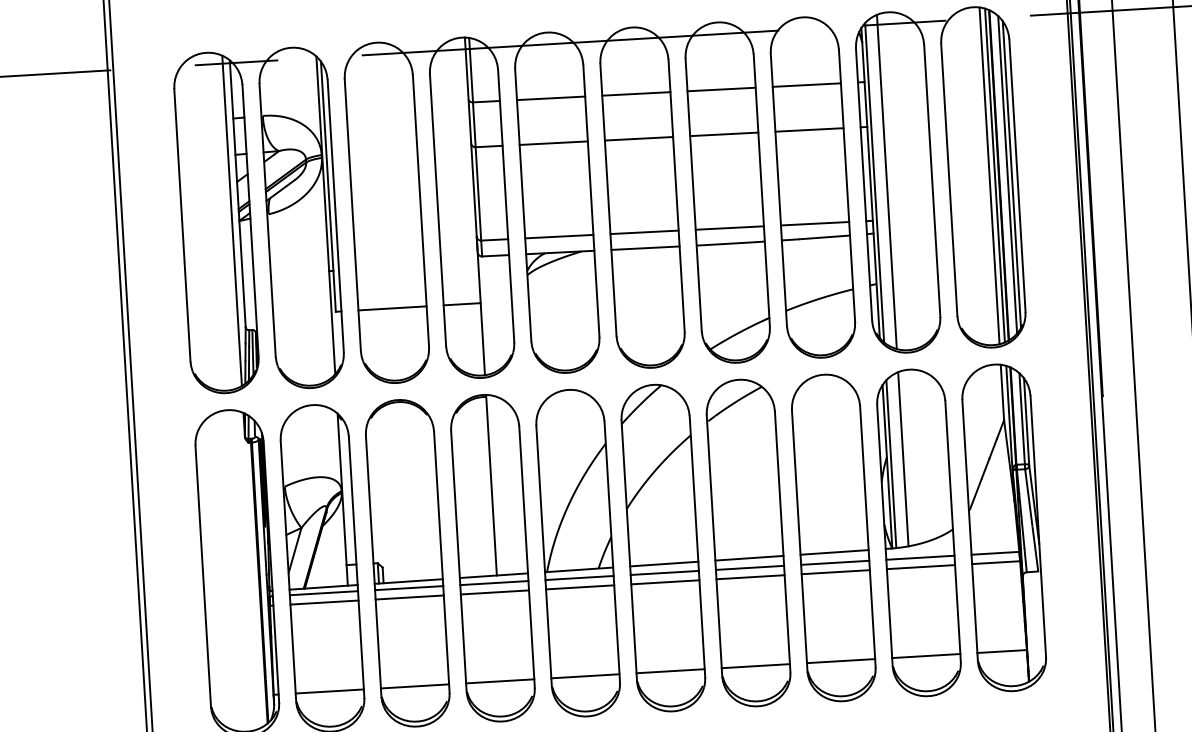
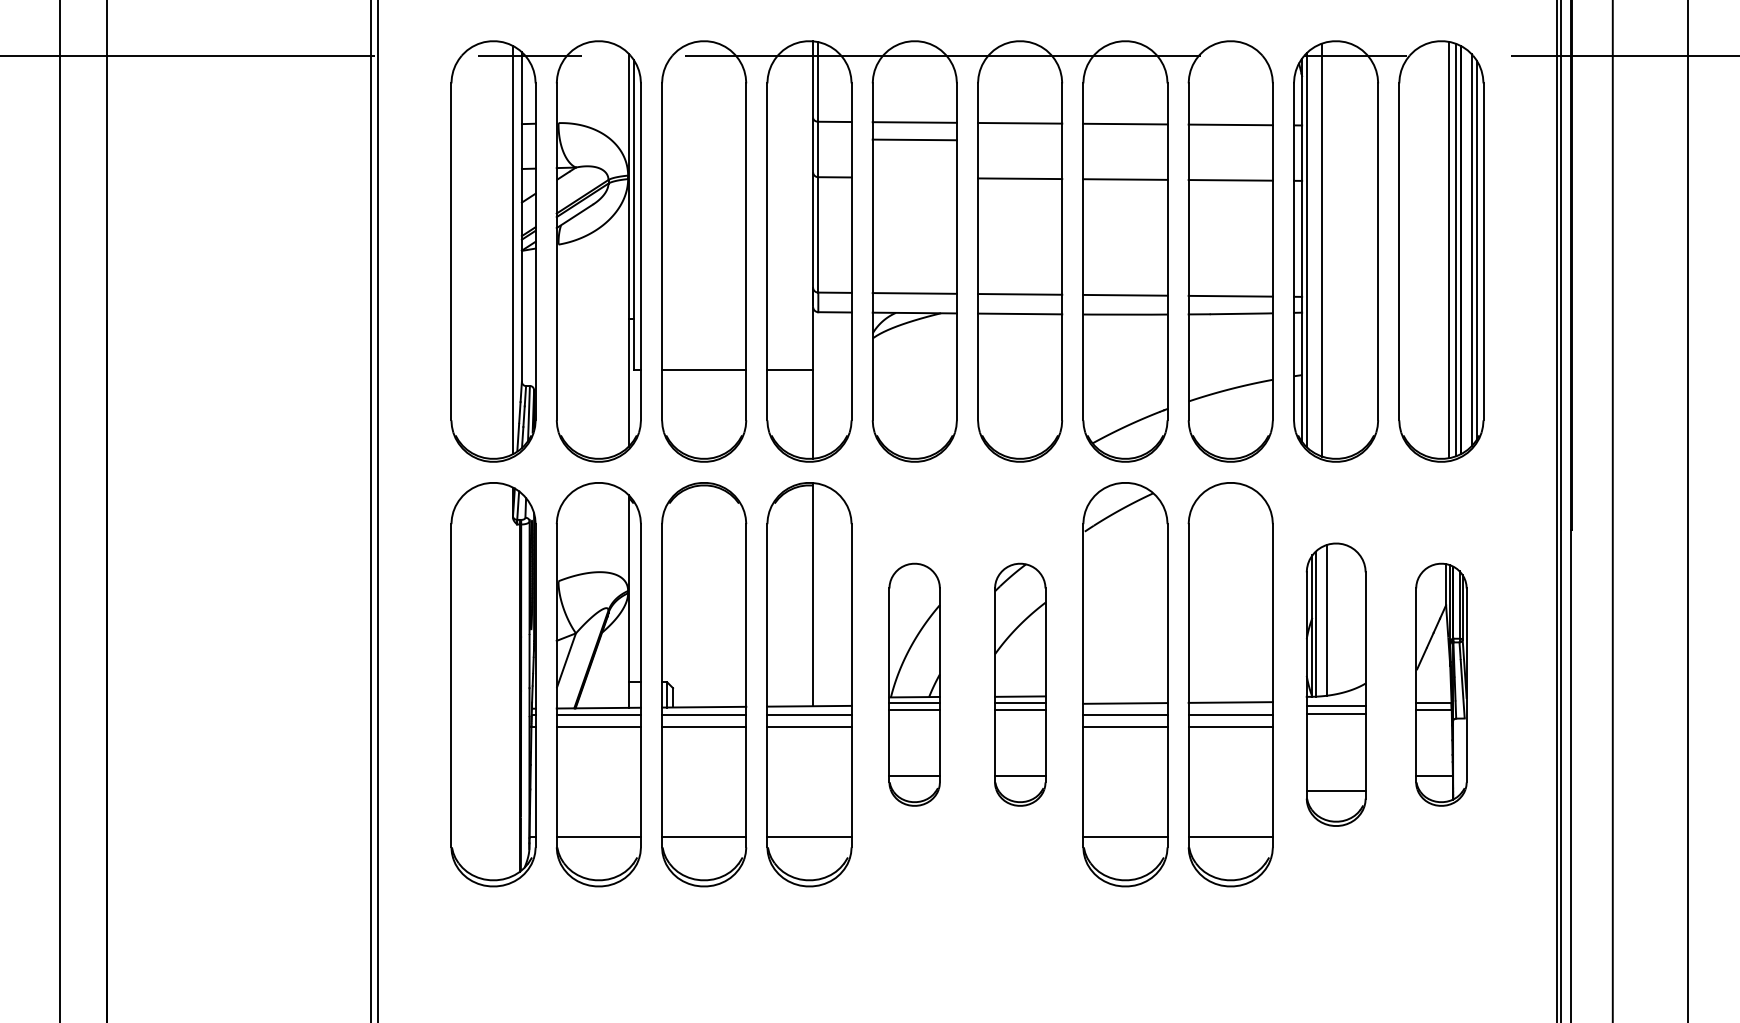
line: (553, 142) -> (914, 139), moved
part: (1004, 527) -> (1441, 684), size x0.6
part: (919, 532) -> (1336, 684), size x0.7
part: (663, 547) -> (1020, 684), size x0.6
part: (577, 553) -> (914, 684), size x0.6

